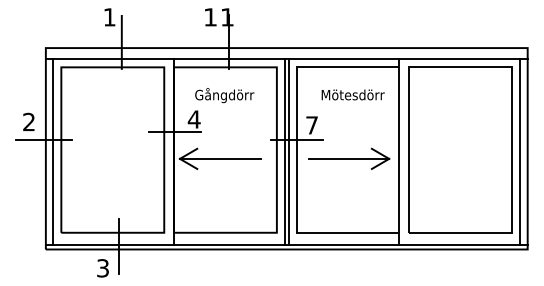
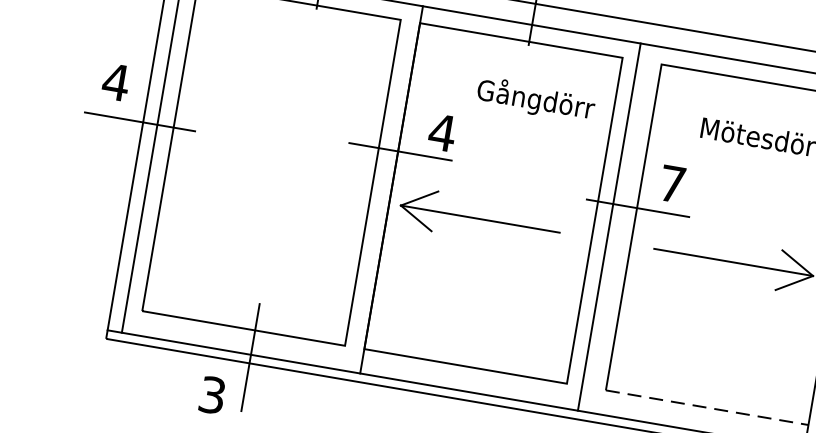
text: (224, 95) -> (535, 100), moved
text: (28, 121) -> (115, 80), 2 -> 4
line: (289, 151) -> (619, 227), removed
line: (348, 232) -> (708, 407), solid -> dashed

